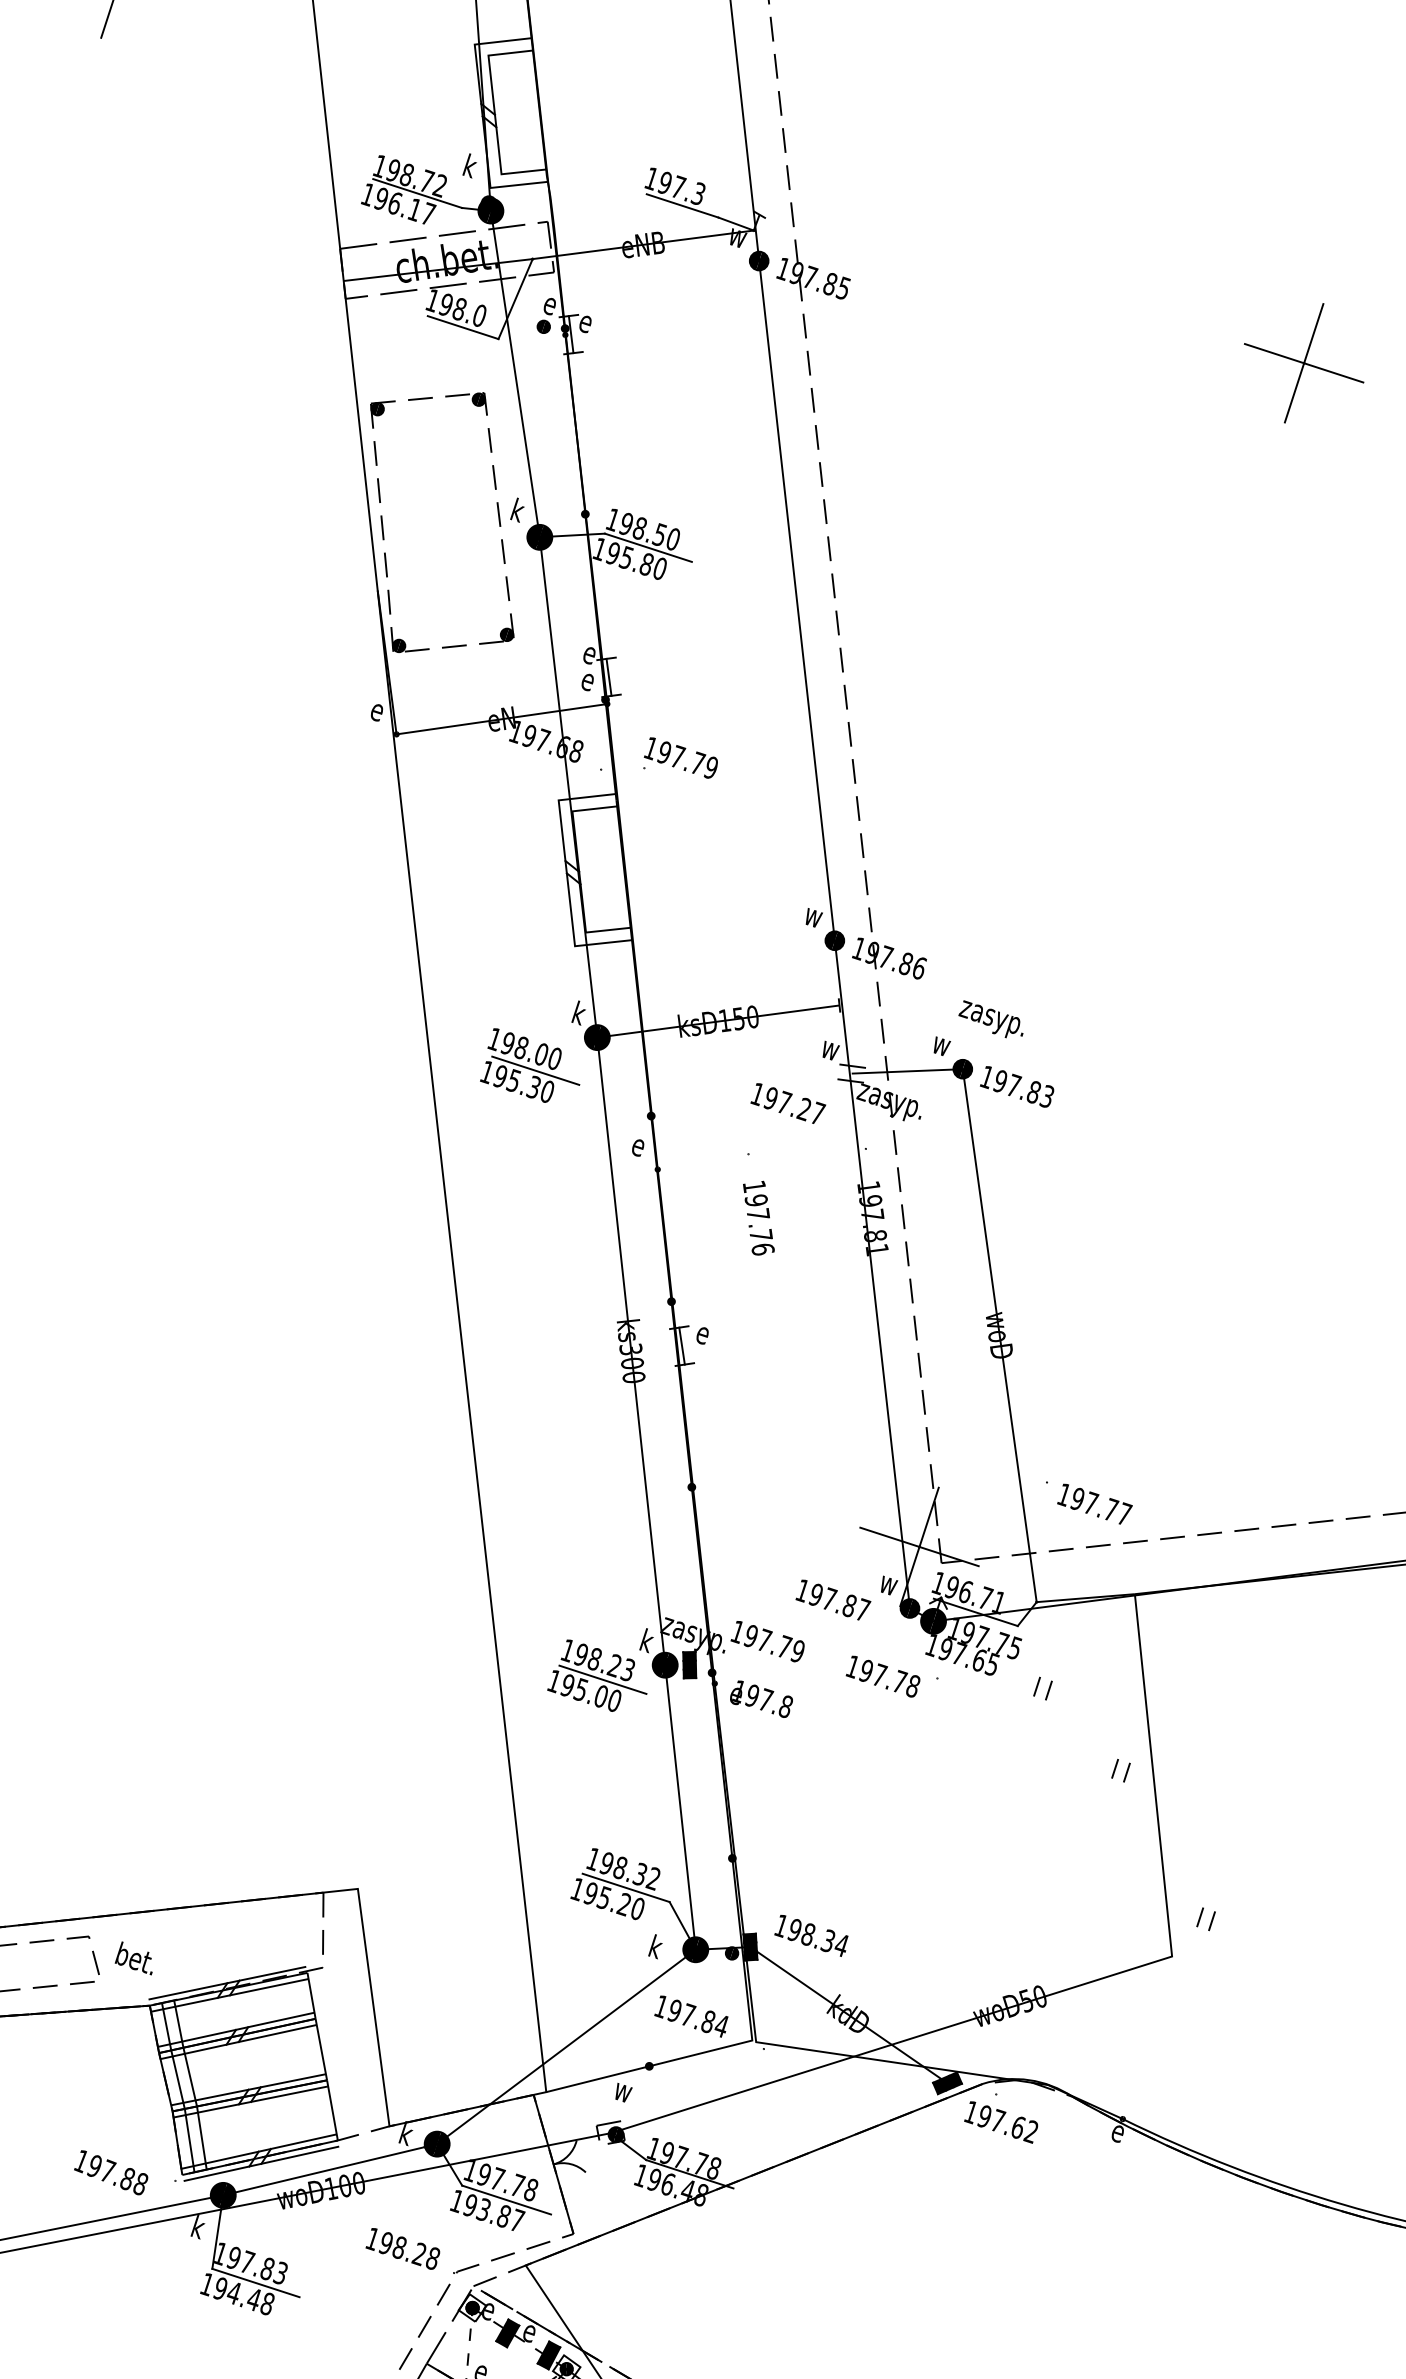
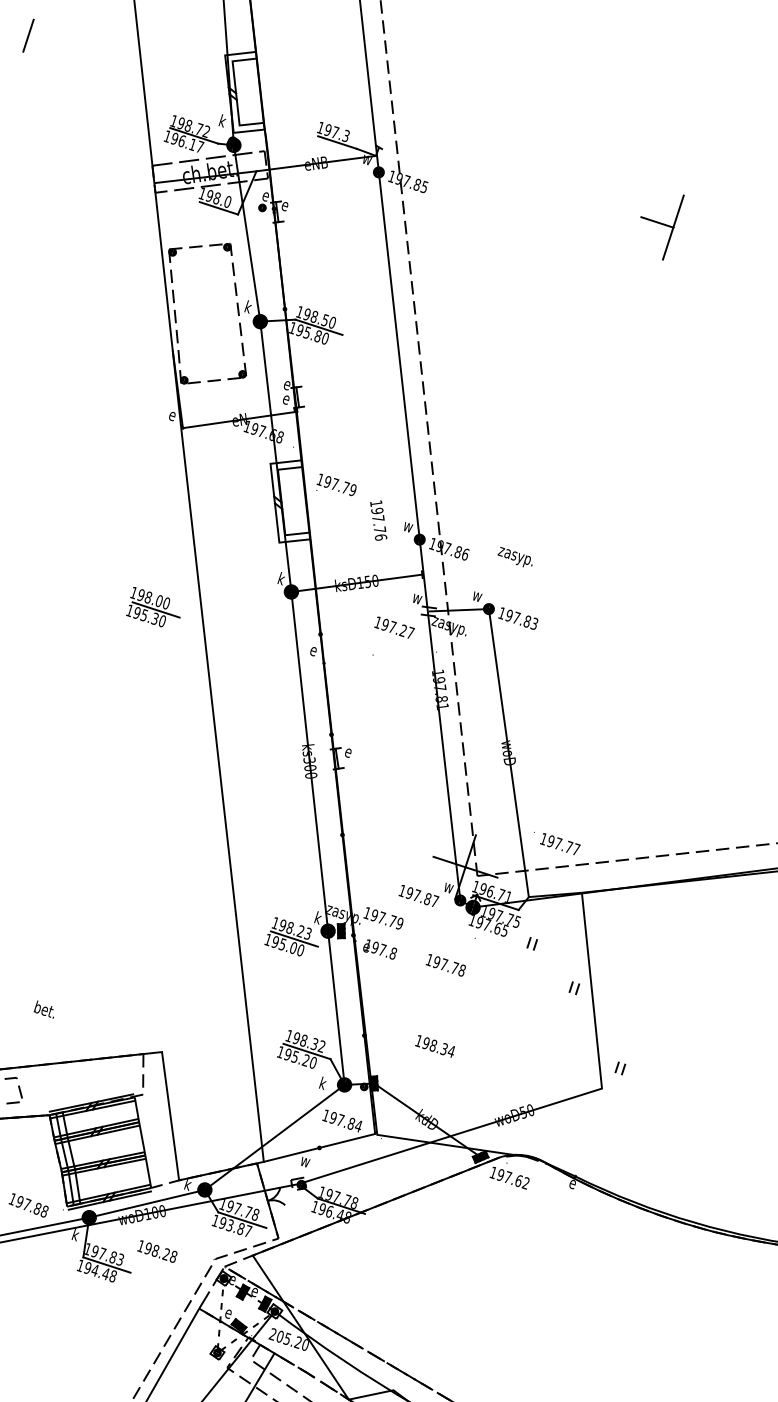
line: (1333, 372) -> (689, 232), removed
text: (680, 757) -> (336, 484), moved
text: (989, 1019) -> (514, 557), moved
part: (530, 1066) -> (153, 607), moved
text: (758, 1217) -> (378, 520), moved
text: (882, 1676) -> (445, 965), moved
text: (810, 1935) -> (434, 1046), moved
text: (133, 1958) -> (43, 1009), moved
text: (403, 2248) -> (157, 1251), moved

